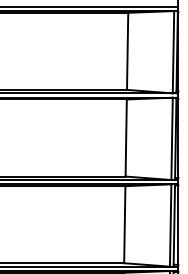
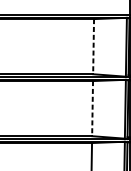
line: (127, 51) -> (93, 46), solid -> dashed
line: (126, 138) -> (92, 108), solid -> dashed

